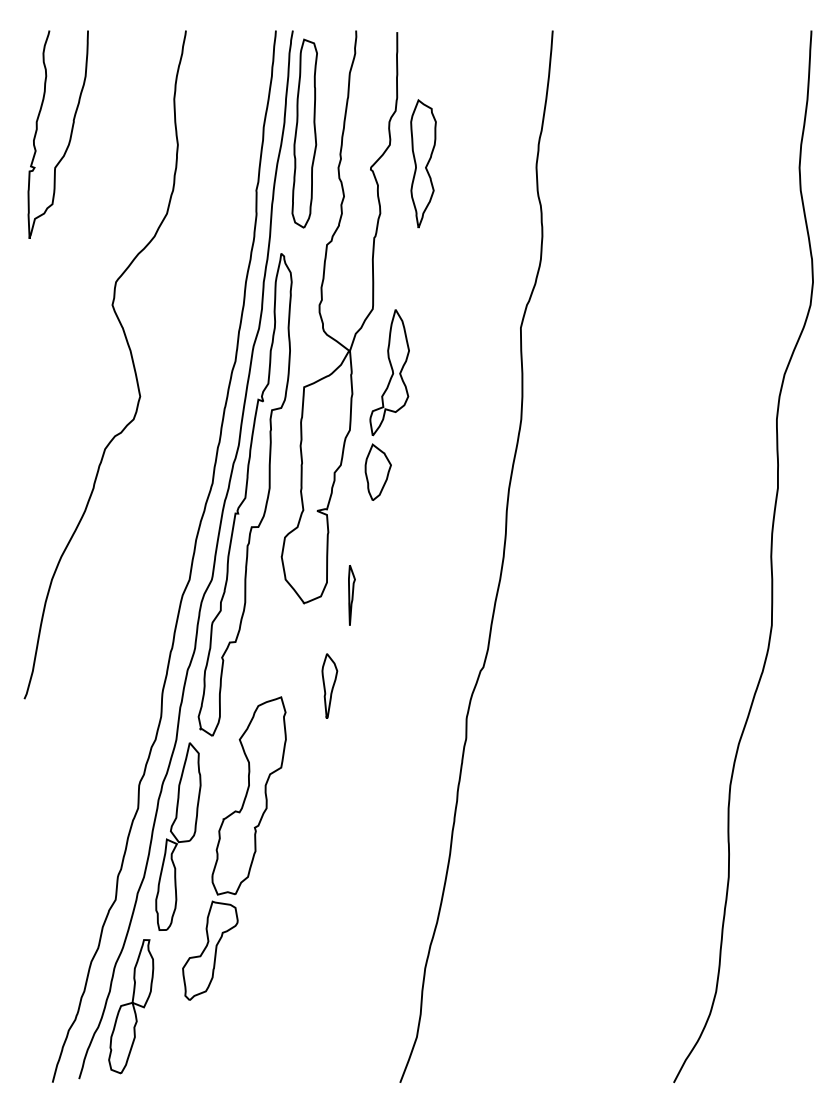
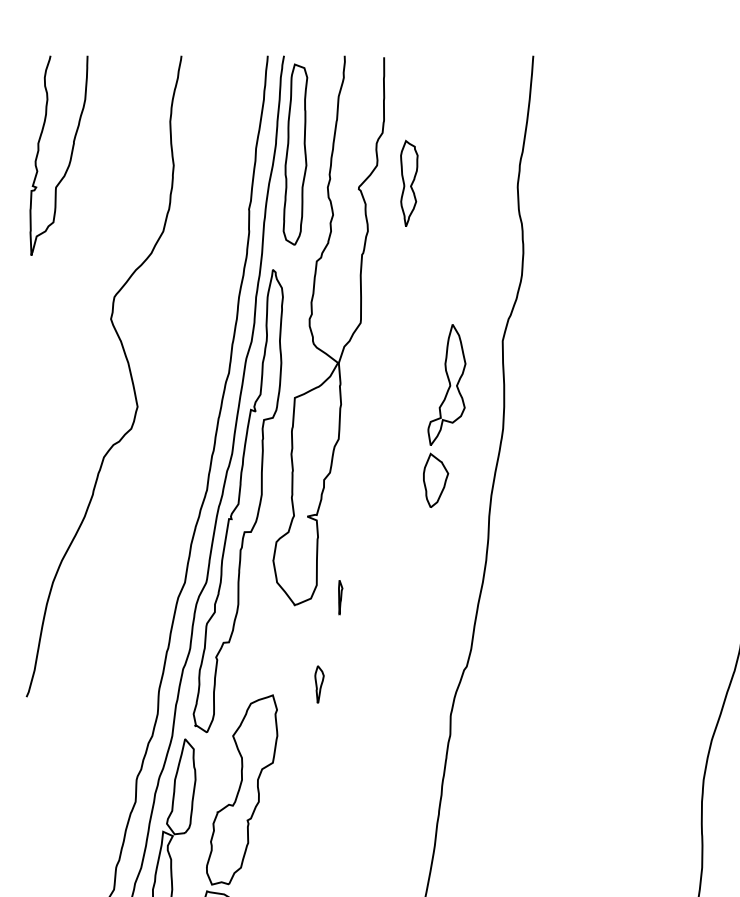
part: (423, 163) -> (409, 183), size x0.7
part: (386, 404) -> (443, 415), moved
part: (351, 595) -> (340, 597), size x0.6
part: (329, 685) -> (319, 684), size x0.6

